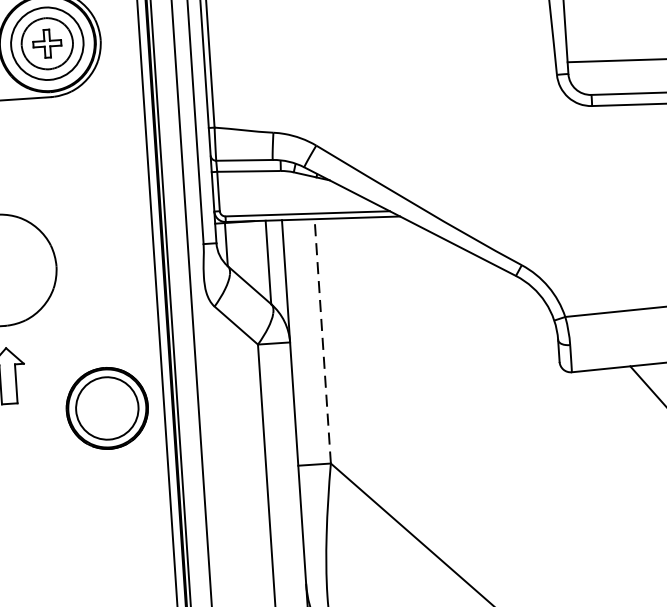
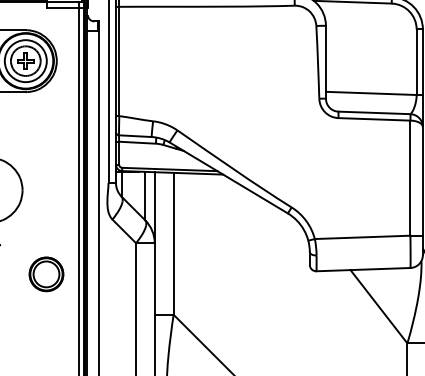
line: (322, 340) -> (173, 243), dashed -> solid
part: (107, 408) -> (46, 274), size x0.71

